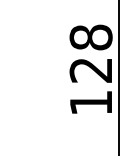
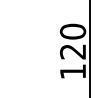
text: (90, 37) -> (72, 31), 128 -> 120

